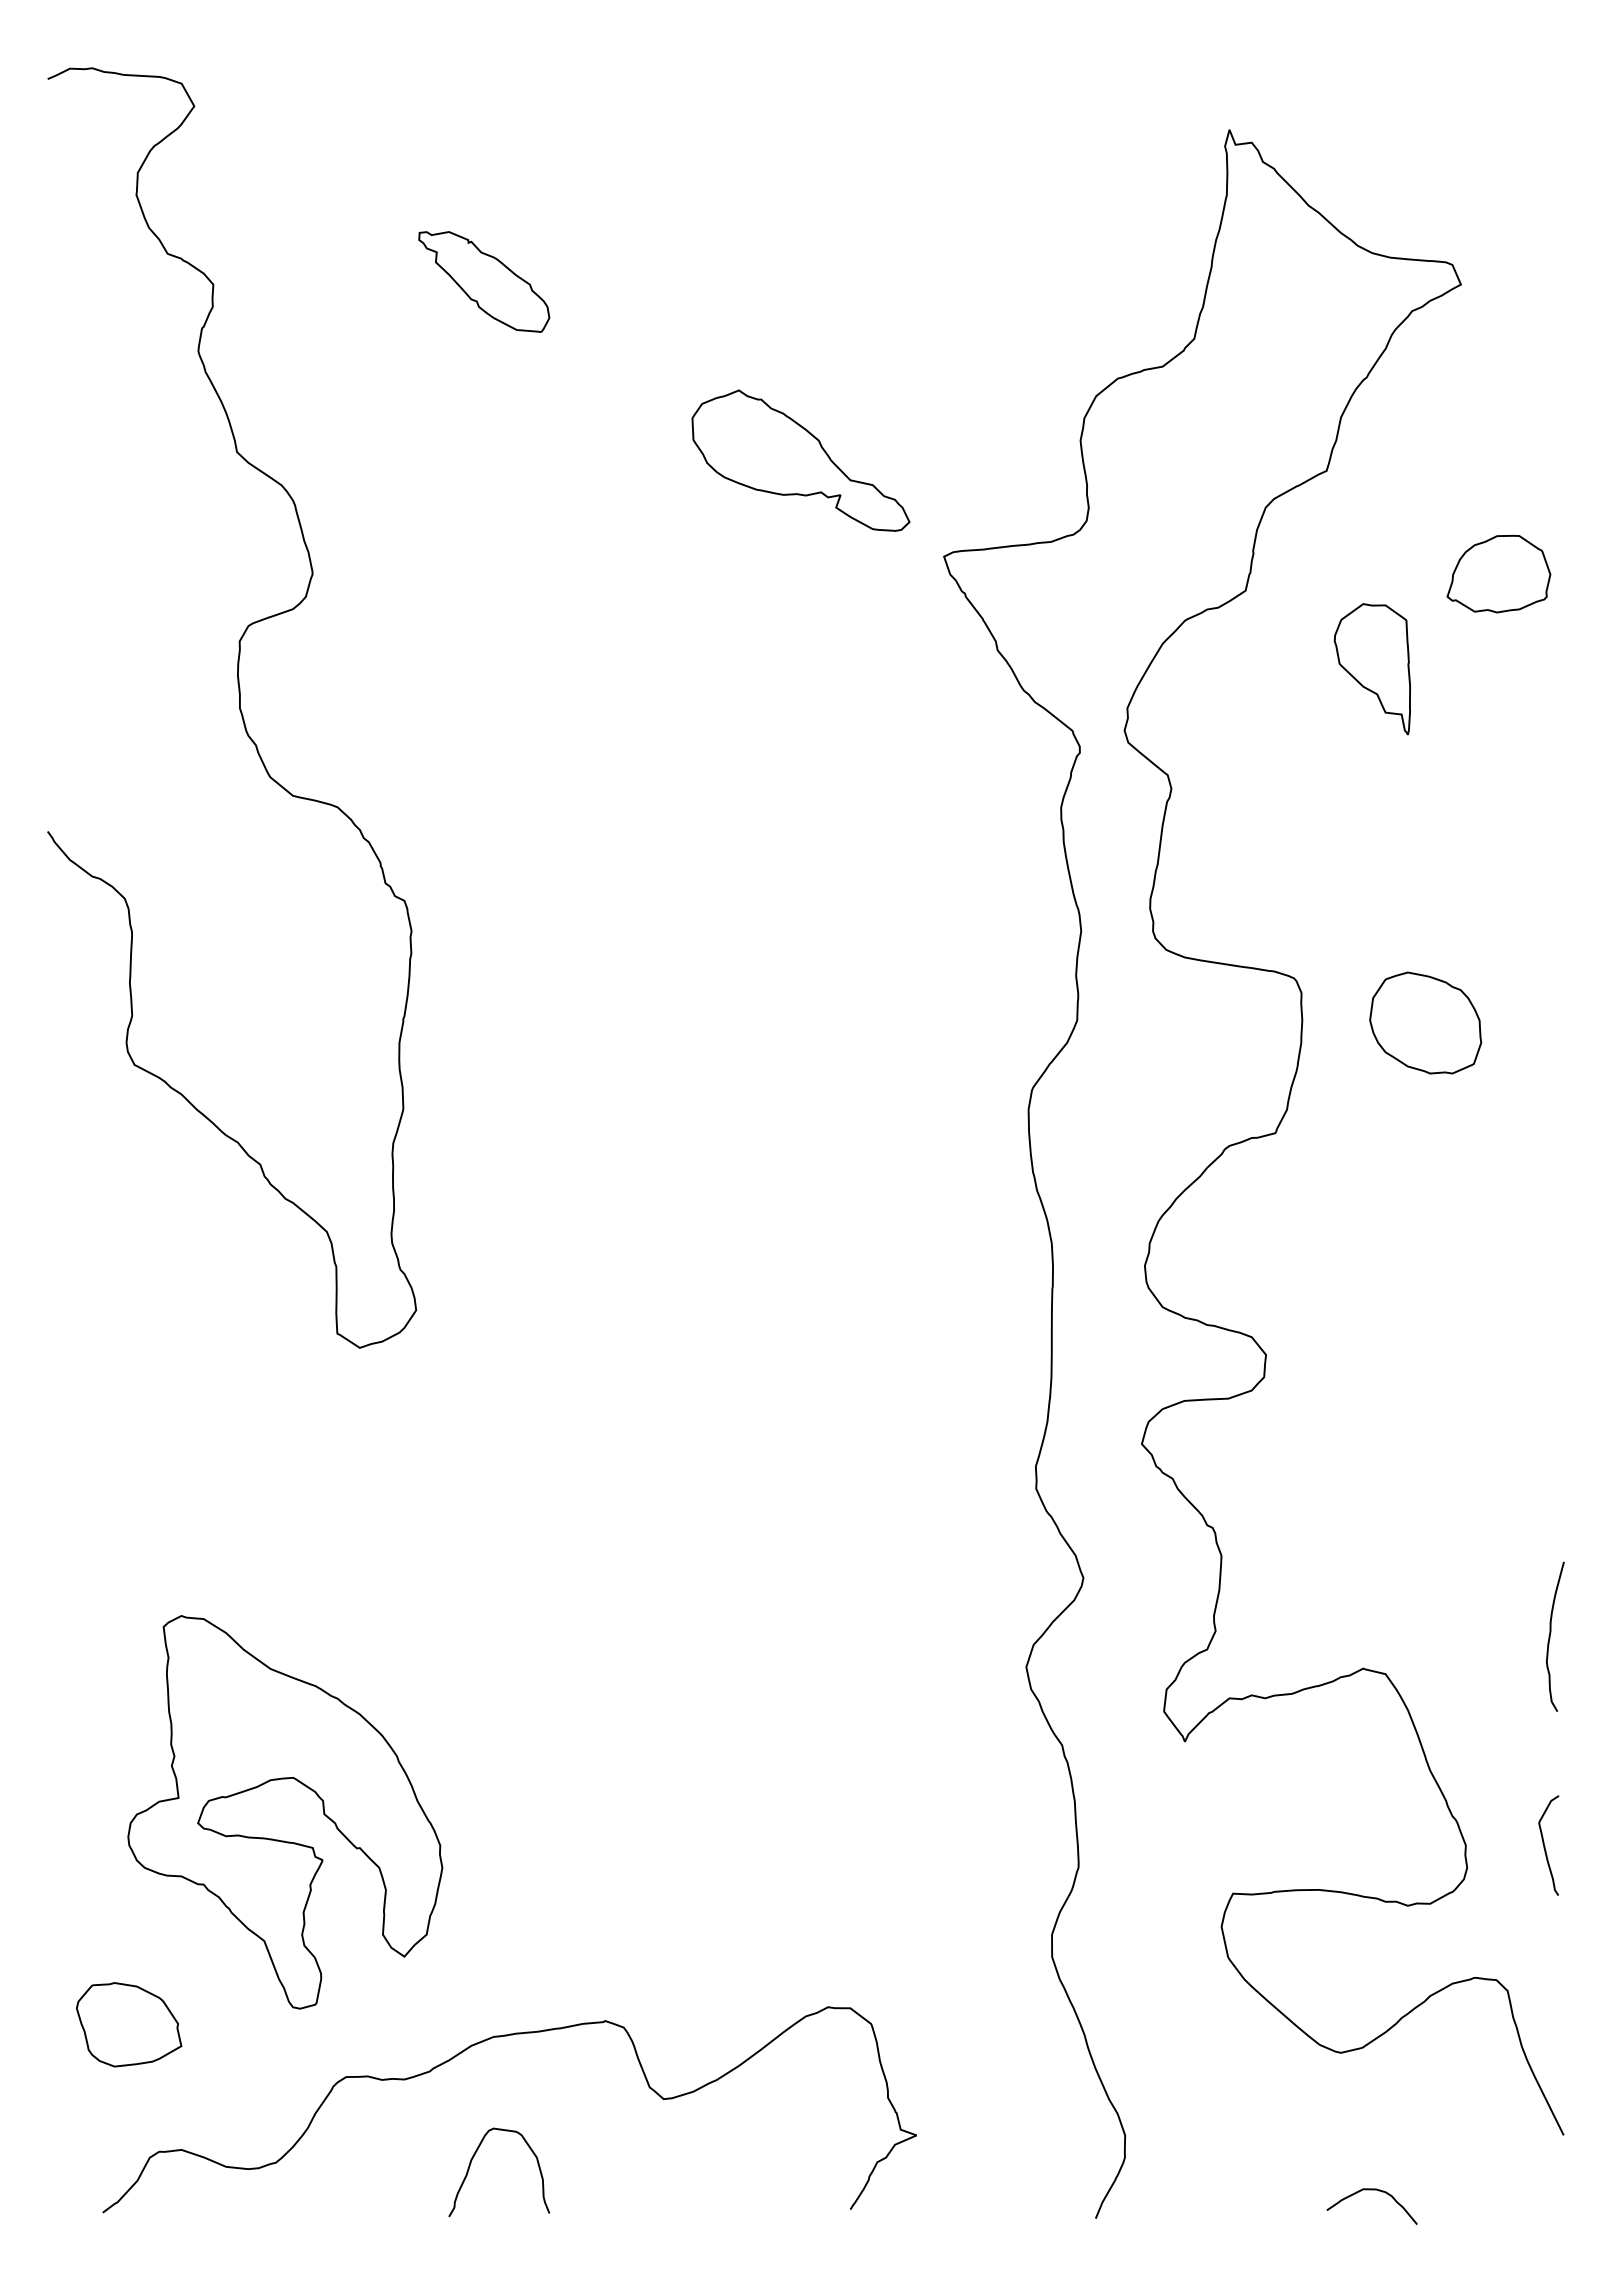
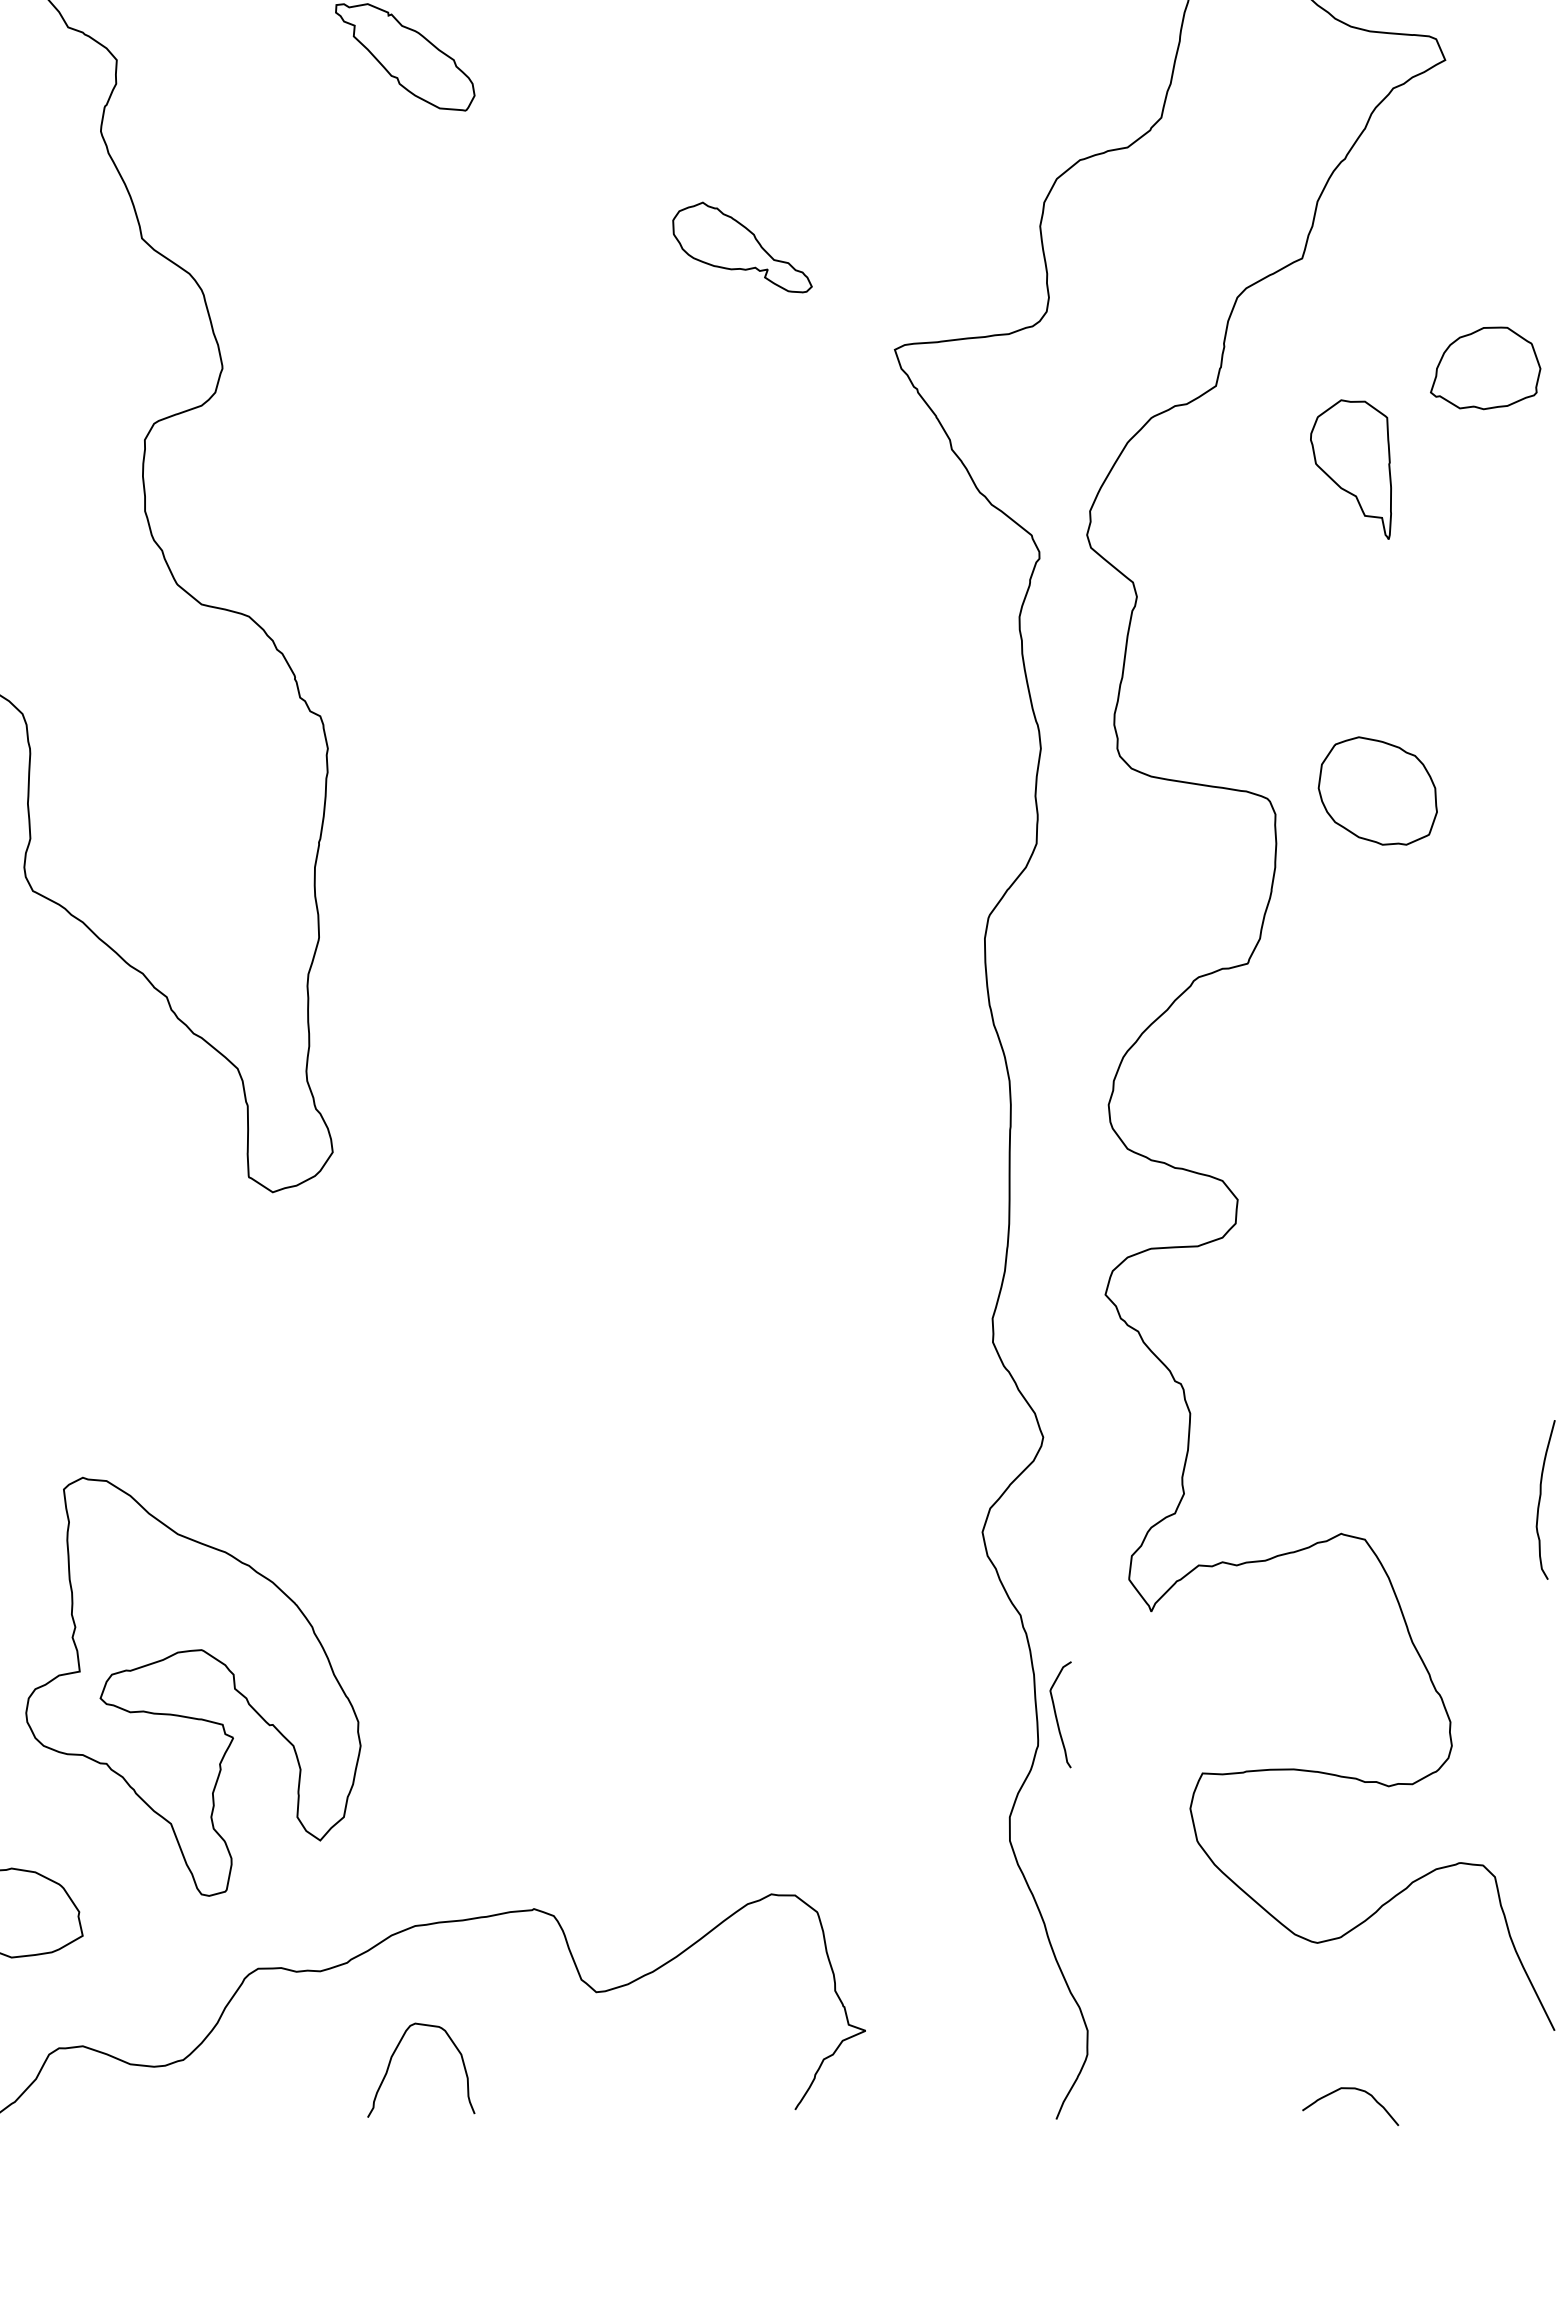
part: (800, 460) -> (741, 247), size x0.6
part: (1425, 1022) -> (1377, 790), moved
curve: (1545, 1846) -> (1057, 1715), moved

